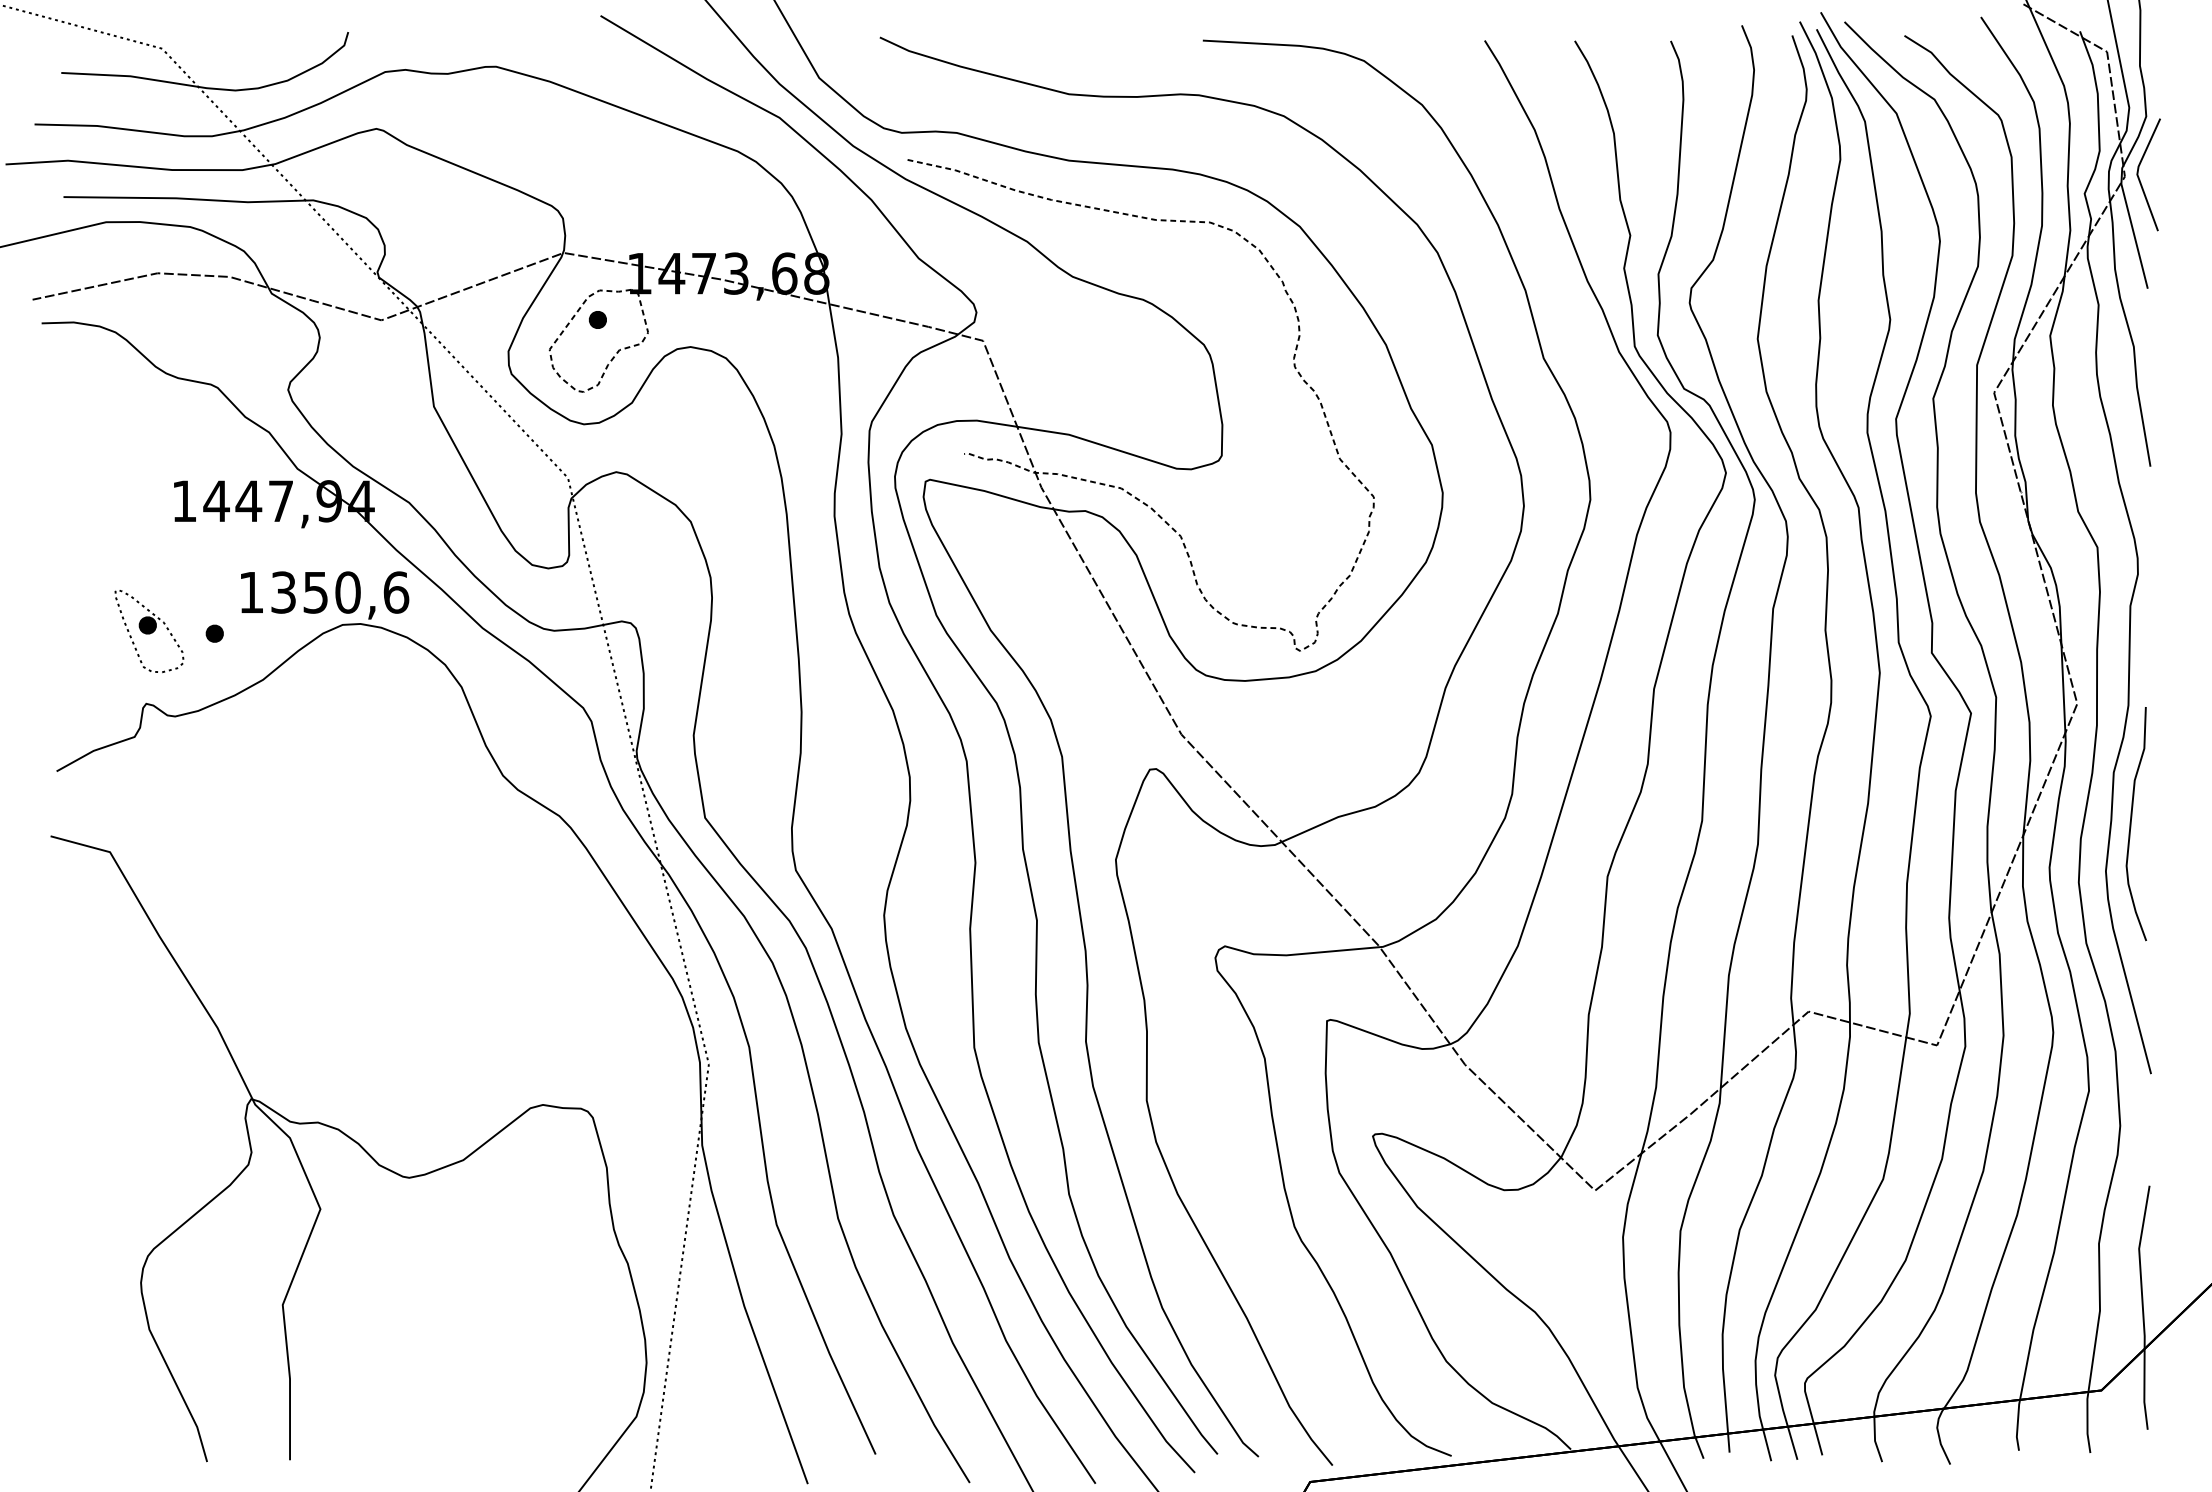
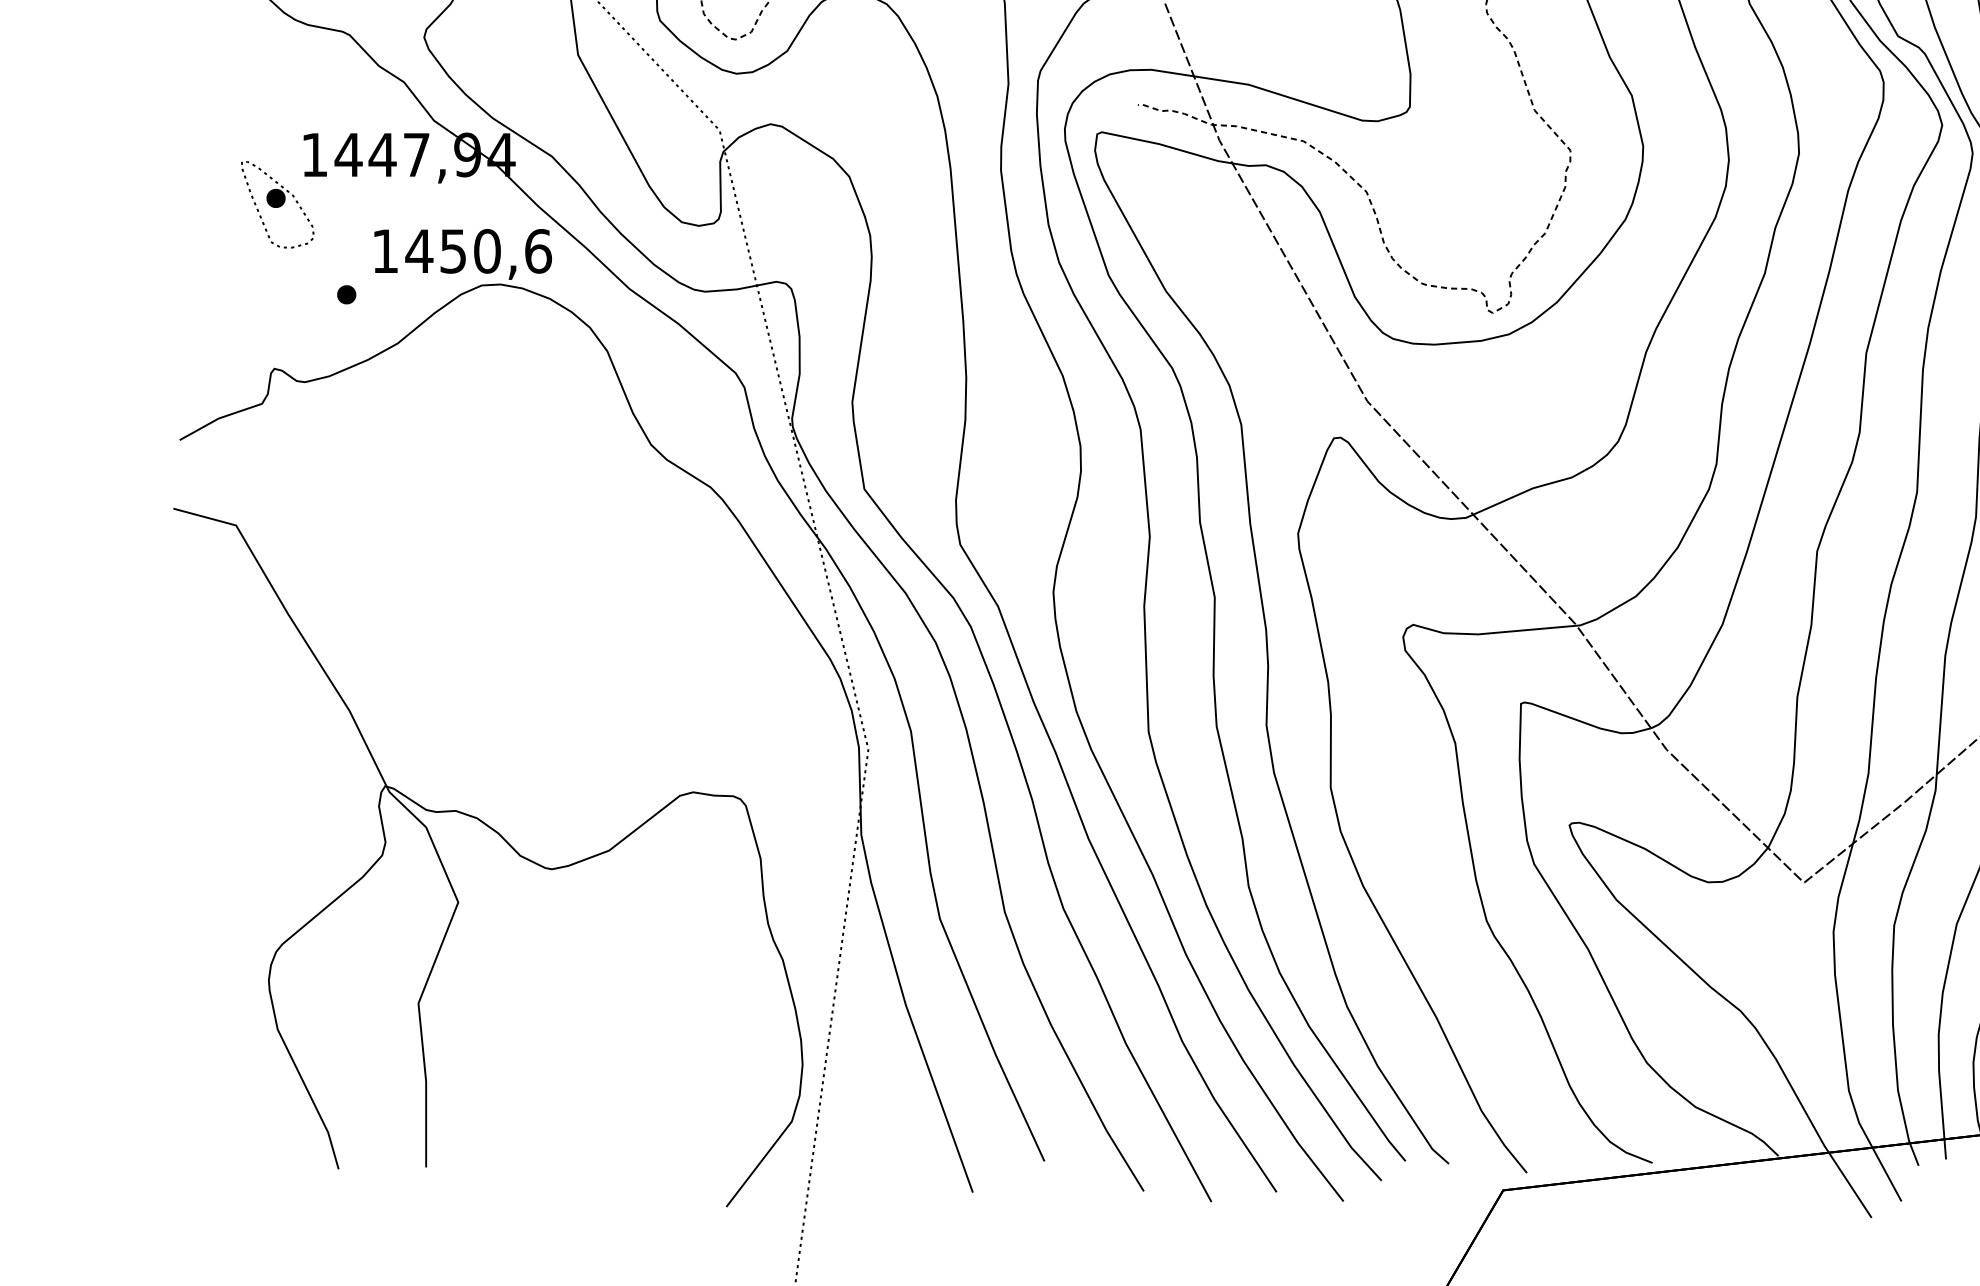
text: (283, 592) -> (419, 251), 1350,6 -> 1450,6
part: (149, 631) -> (277, 204), moved

